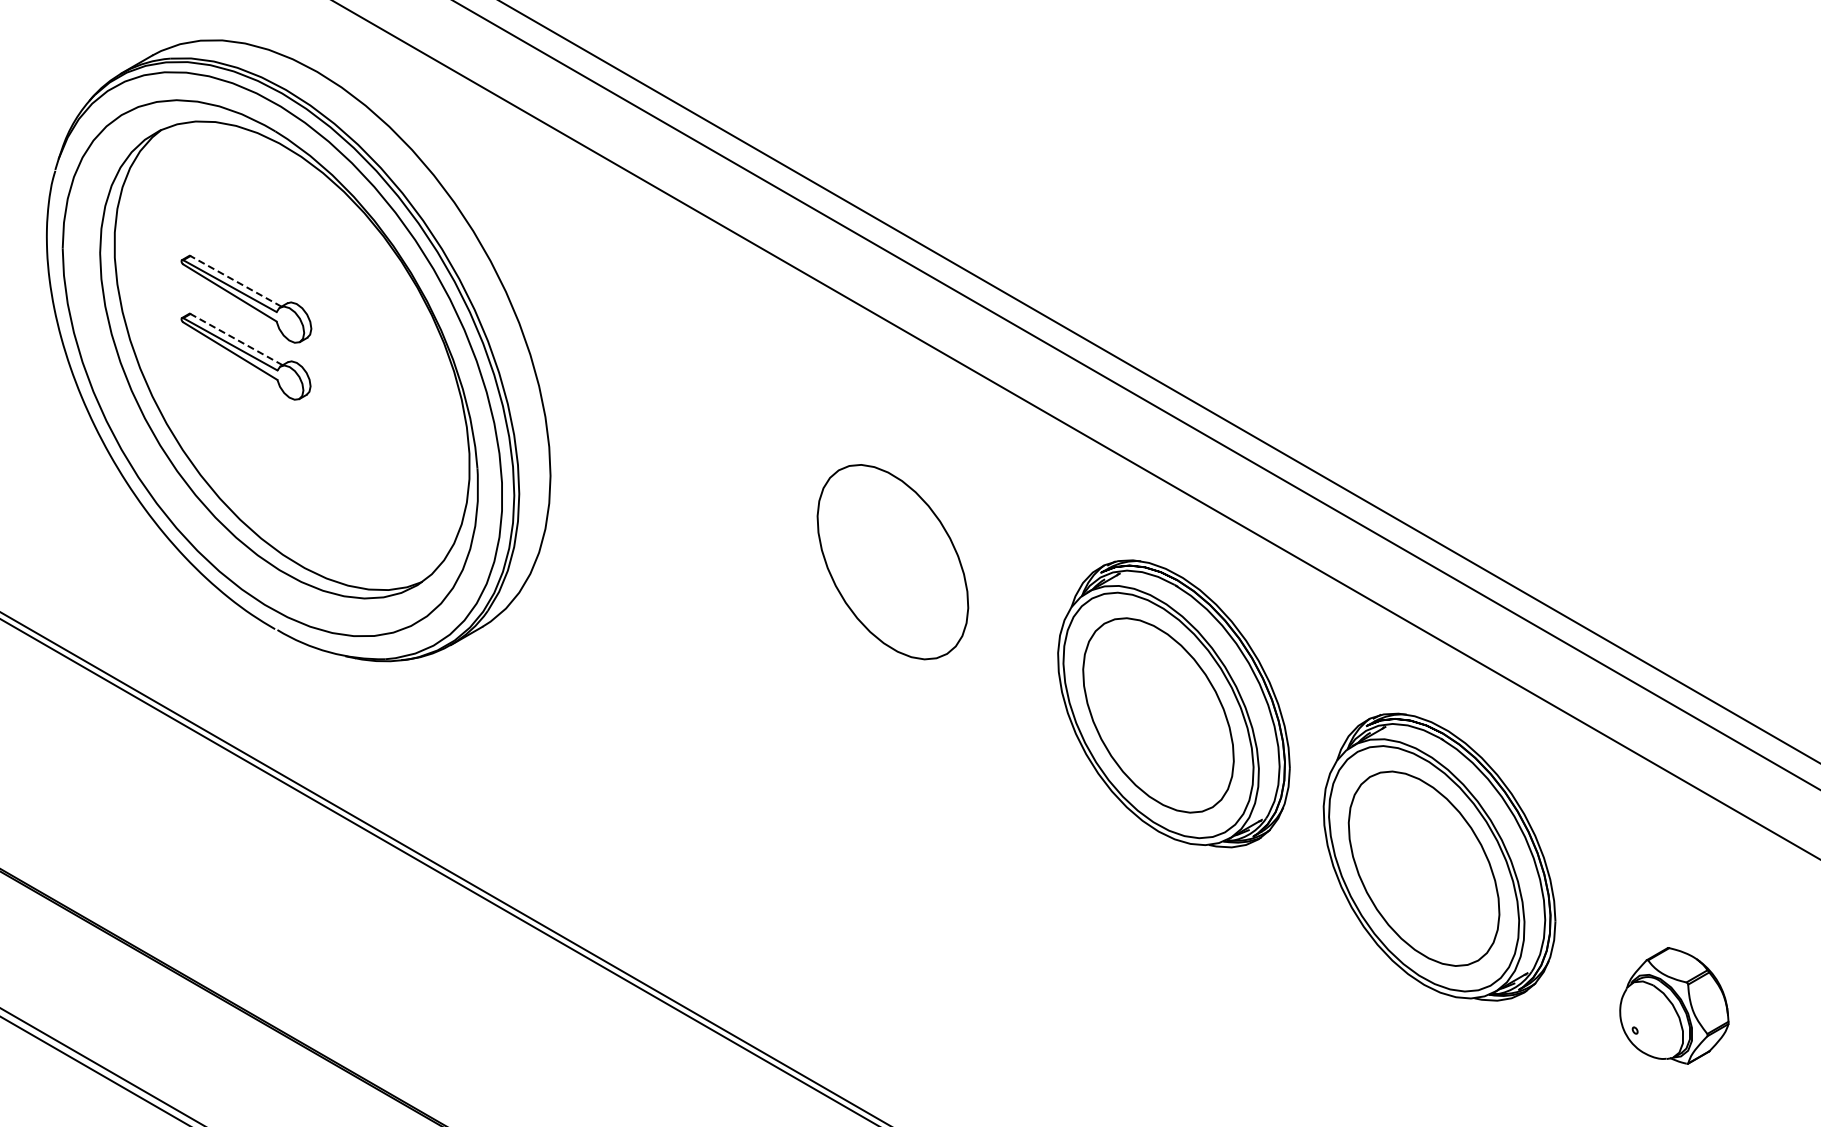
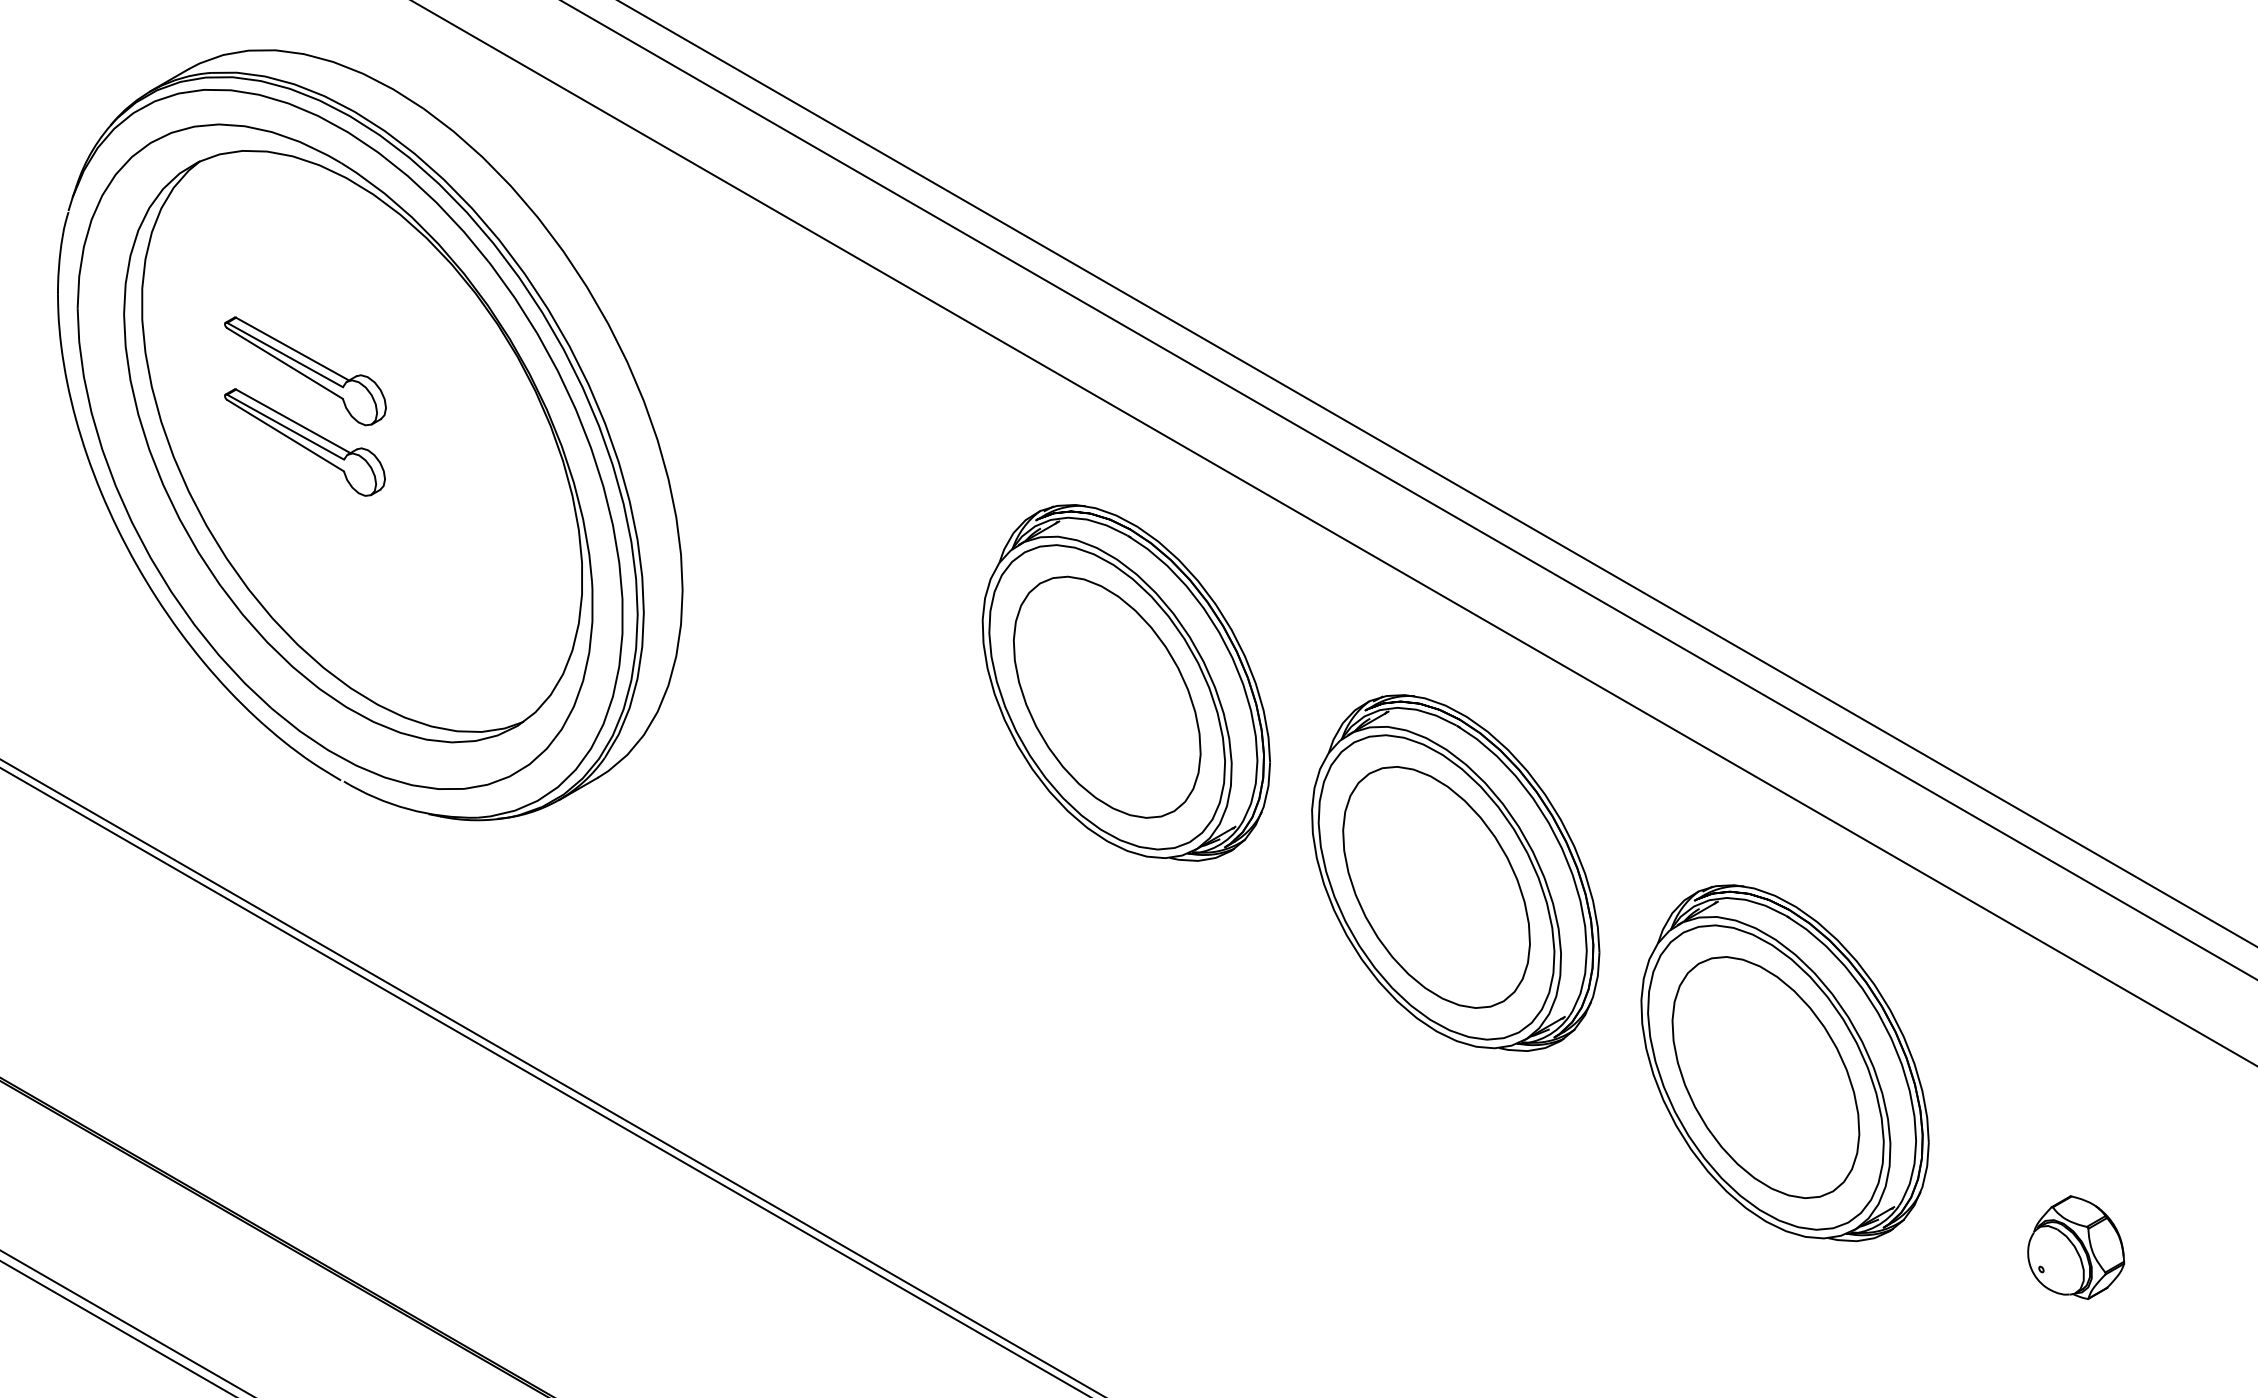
line: (235, 281) -> (291, 349), dashed -> solid
line: (236, 339) -> (293, 421), dashed -> solid
part: (908, 550) -> (1126, 682), added
part: (1673, 1005) -> (2075, 1247), size x0.71

